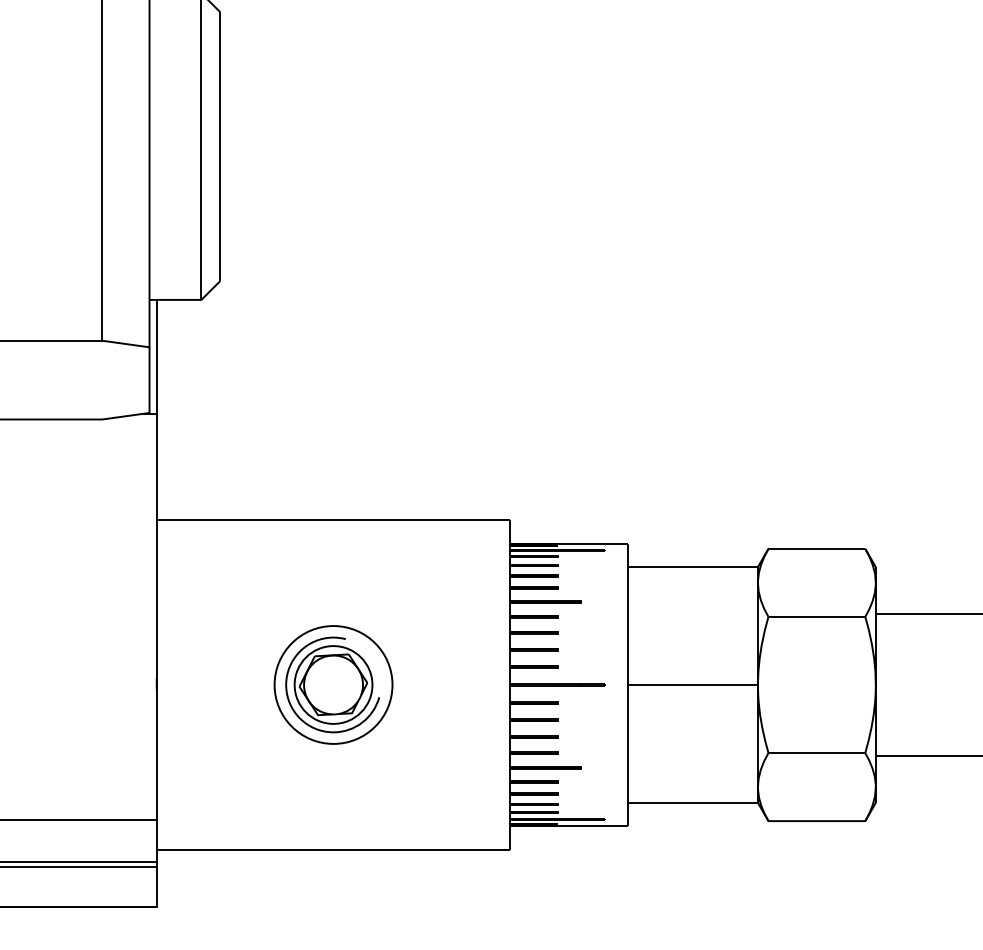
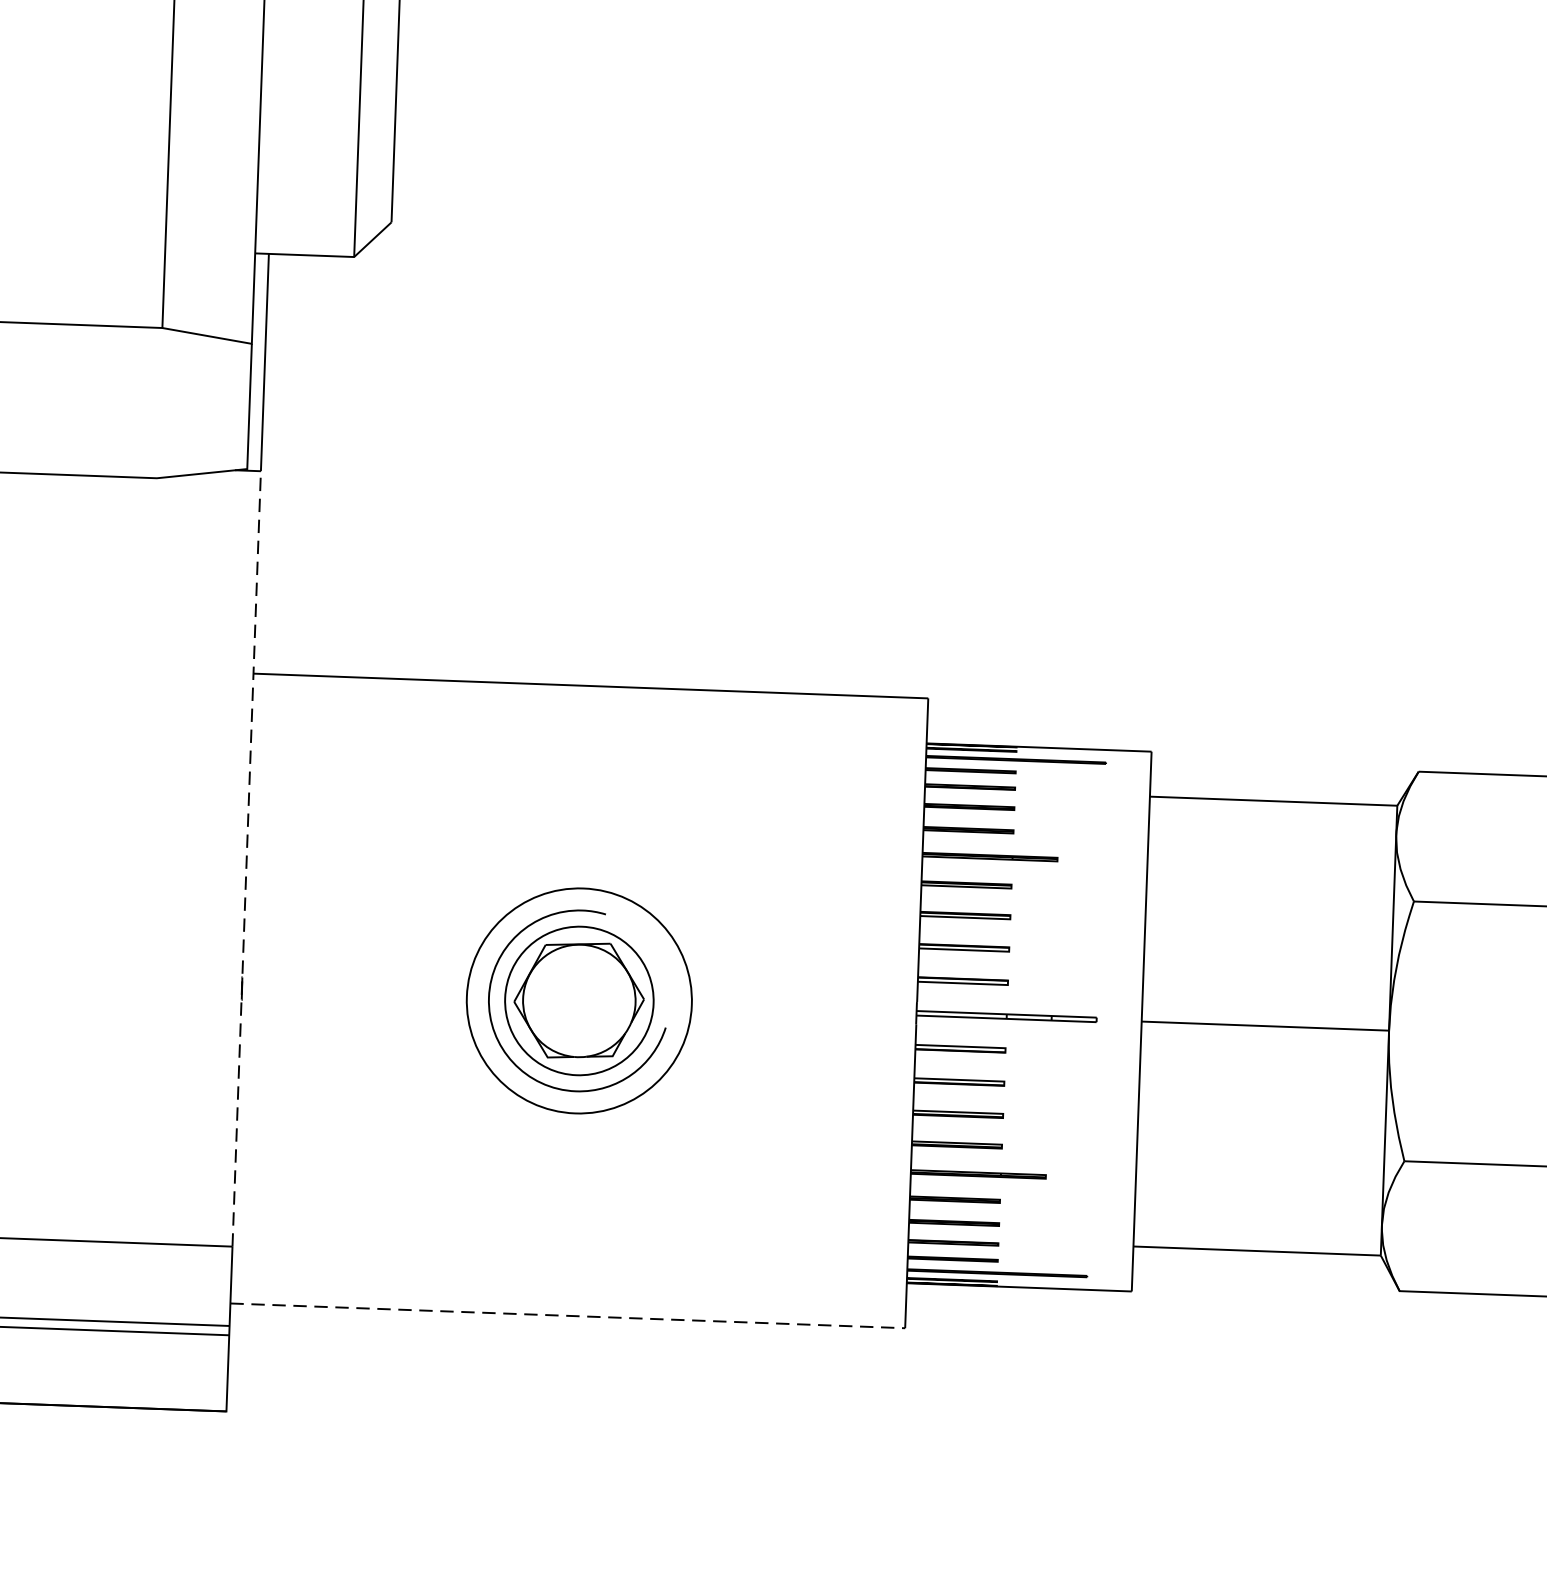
line: (156, 616) -> (246, 857), solid -> dashed
line: (333, 850) -> (567, 1316), solid -> dashed

